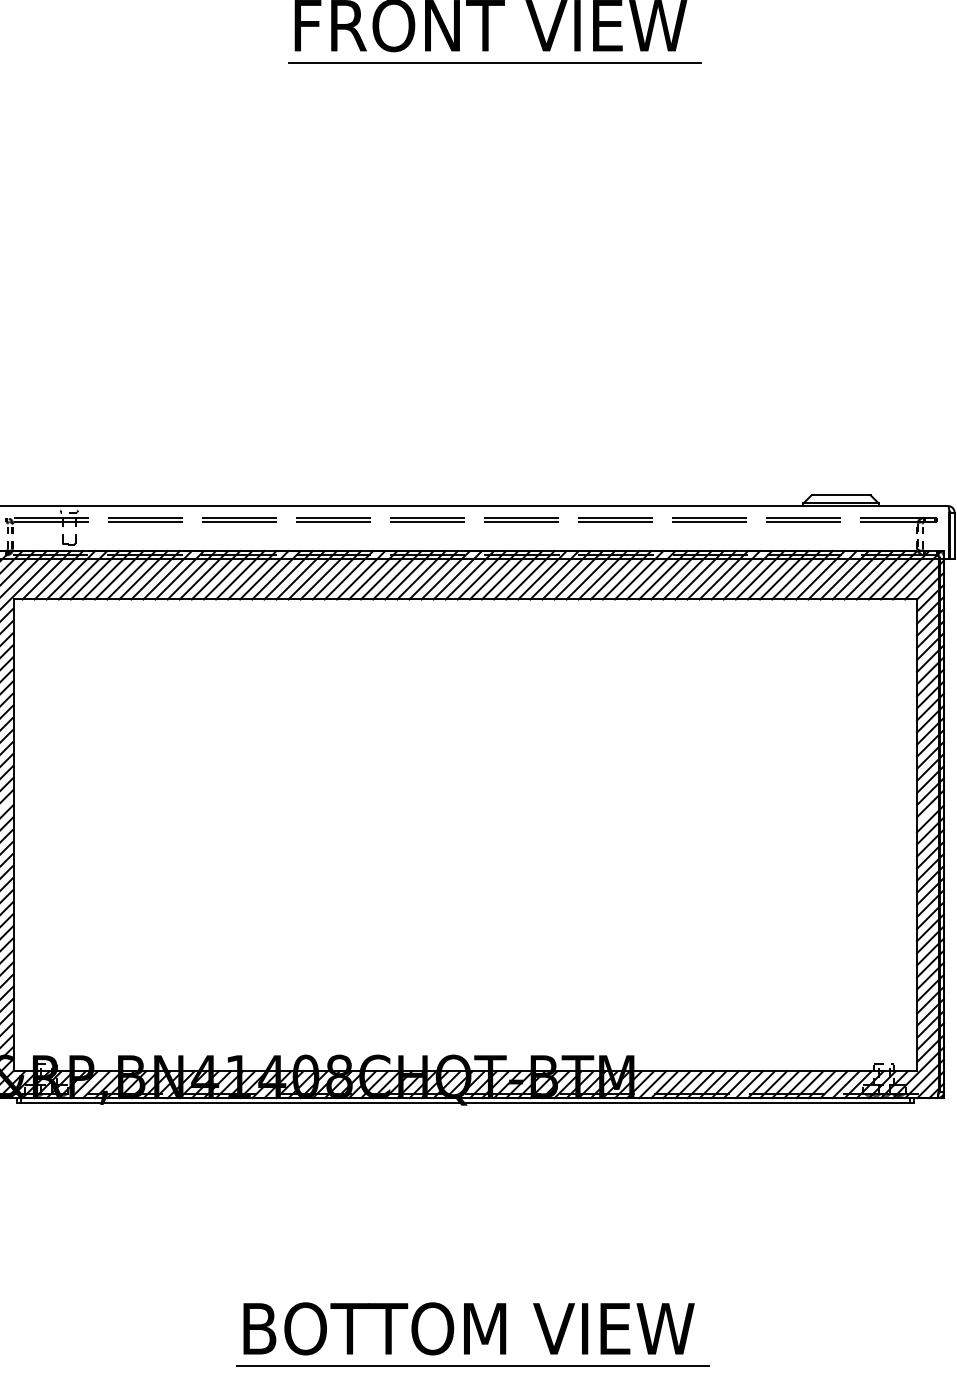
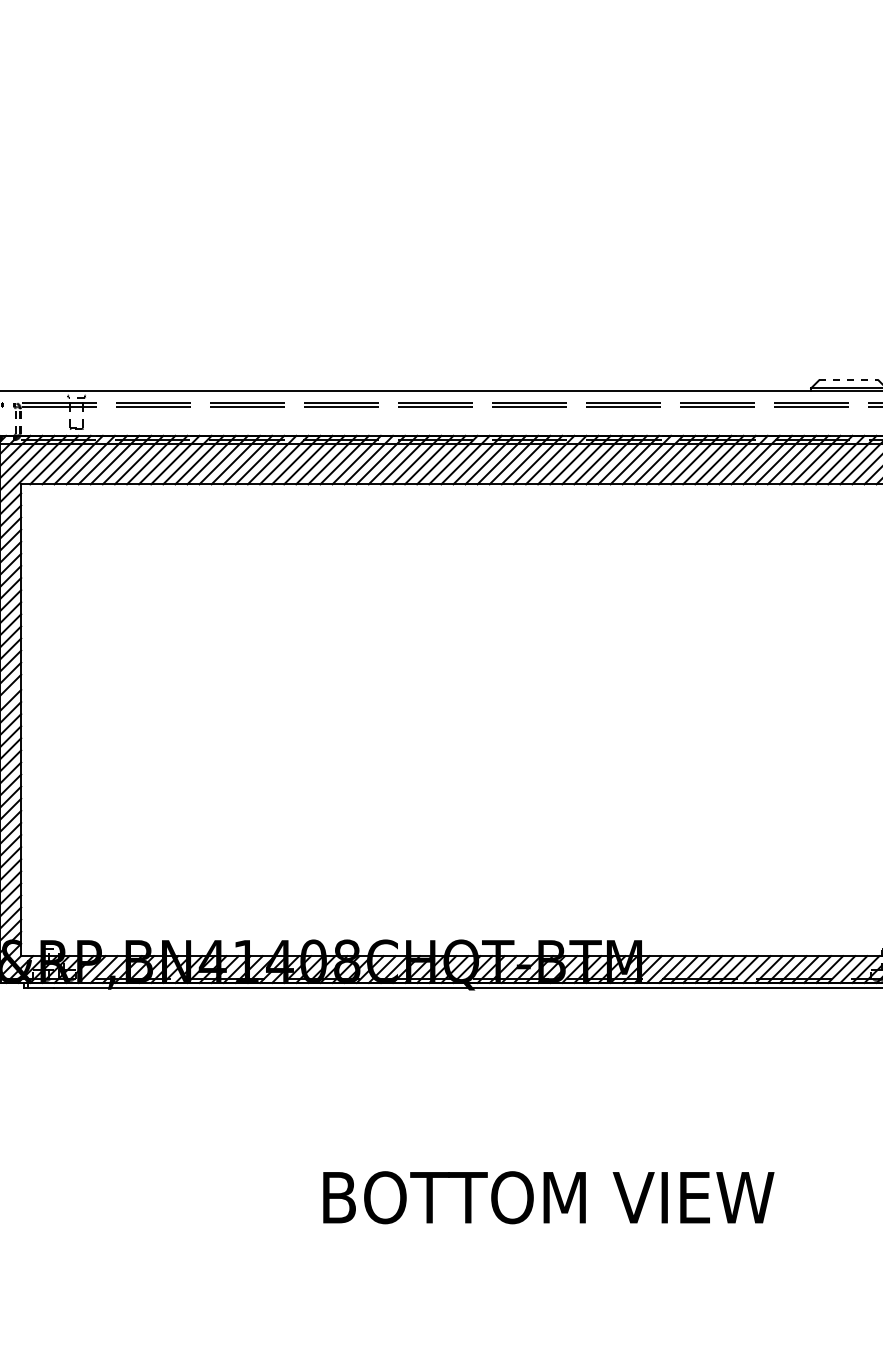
line: (841, 495) -> (849, 380), solid -> dashed
text: (468, 1328) -> (548, 1197), moved
line: (473, 1366) -> (481, 1251), removed

